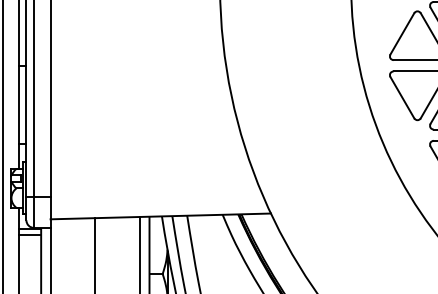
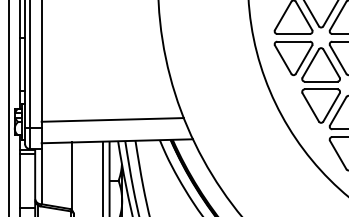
line: (153, 184) -> (112, 119), added

